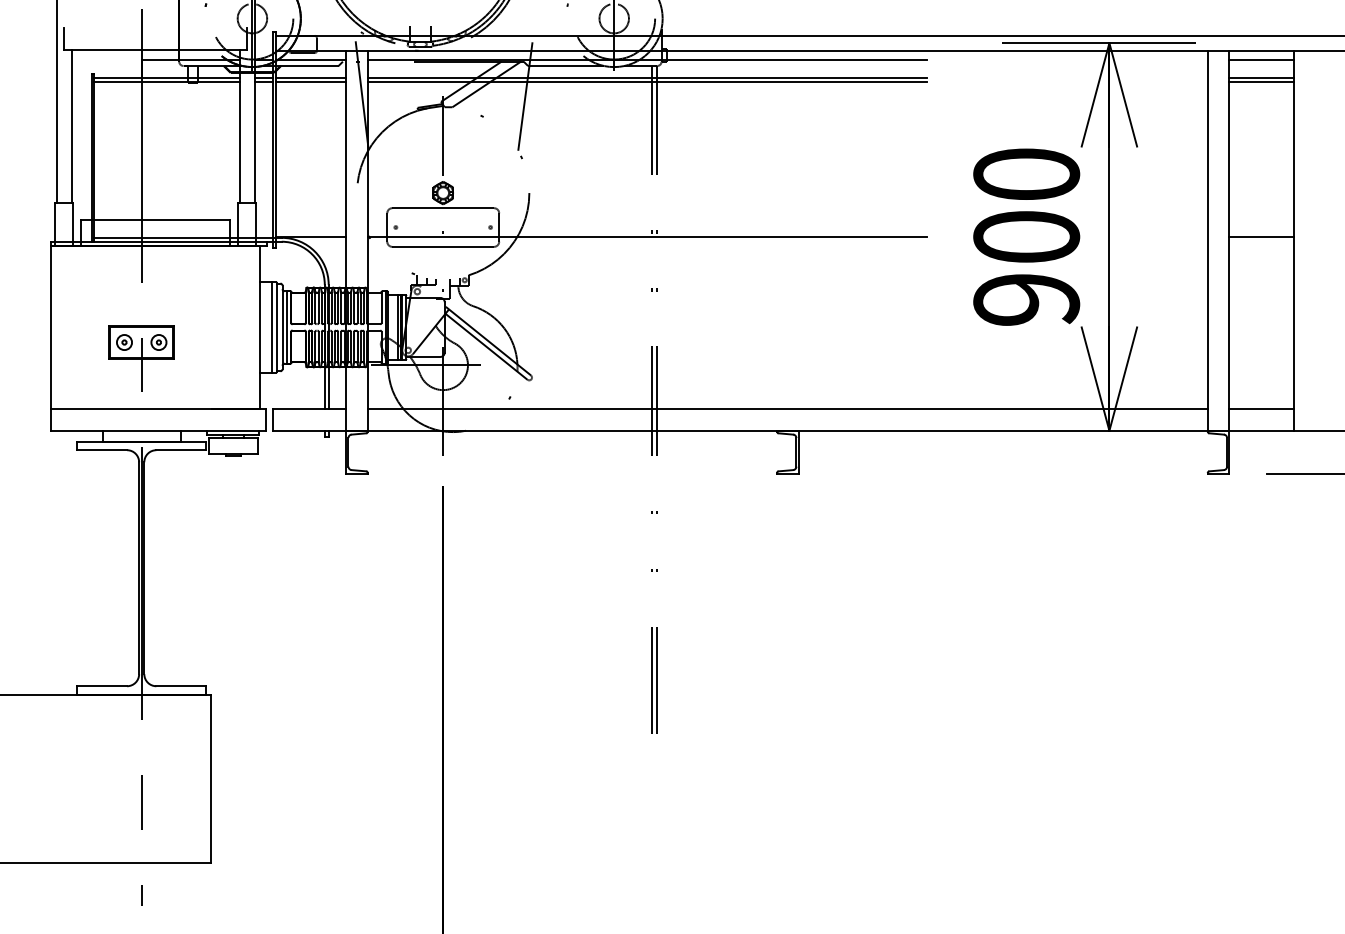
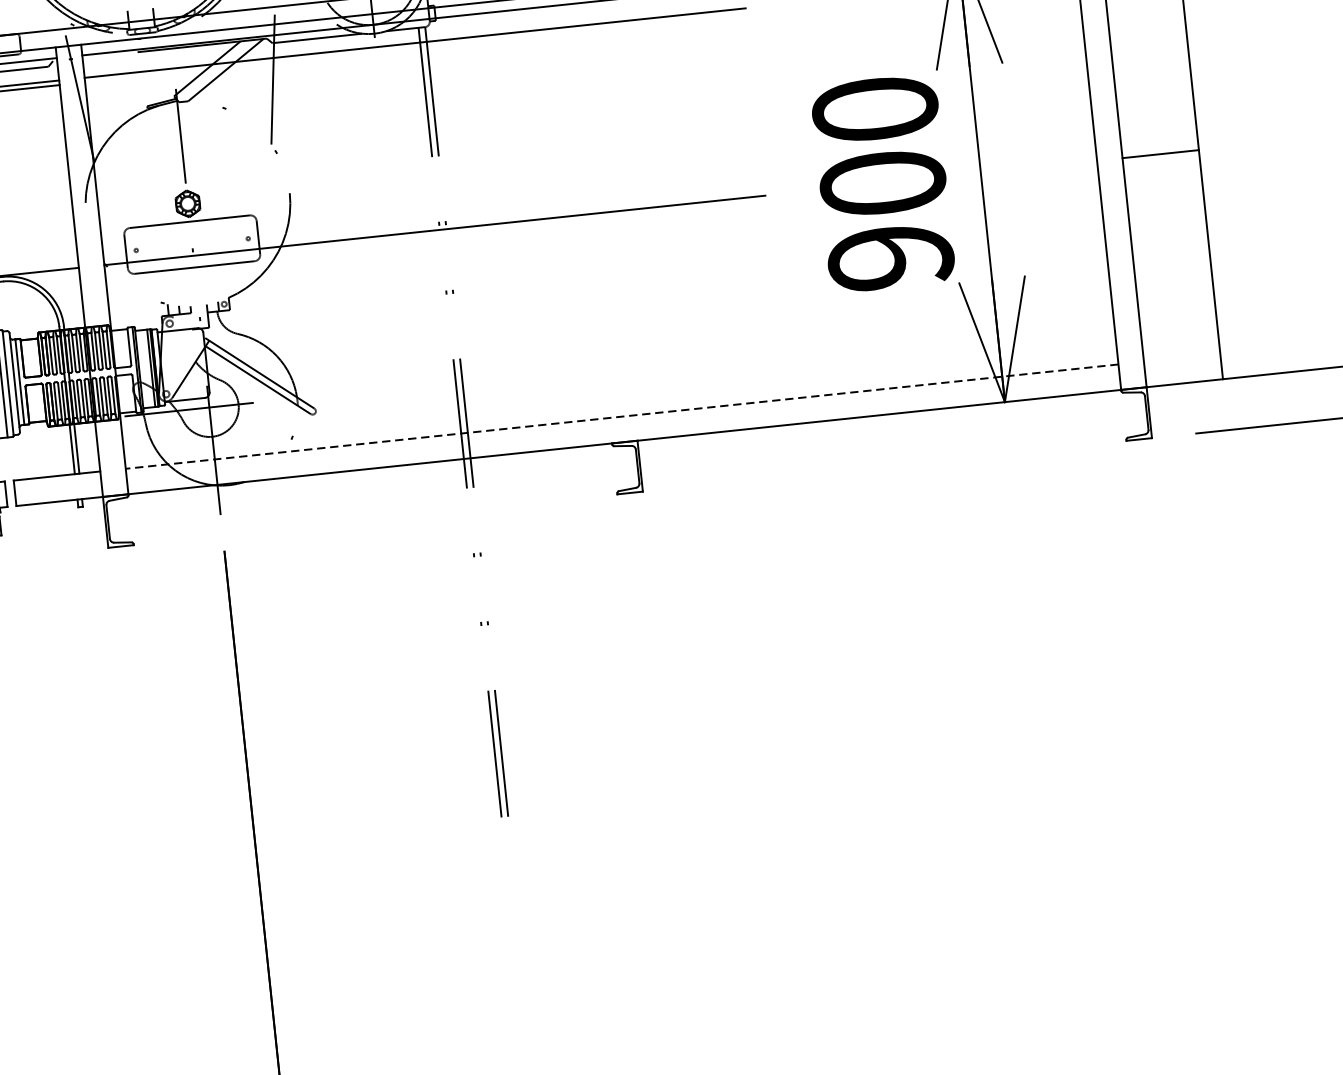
line: (647, 82) -> (415, 47), removed
line: (787, 409) -> (621, 416), solid -> dashed
line: (1261, 409) -> (1182, 358), removed

